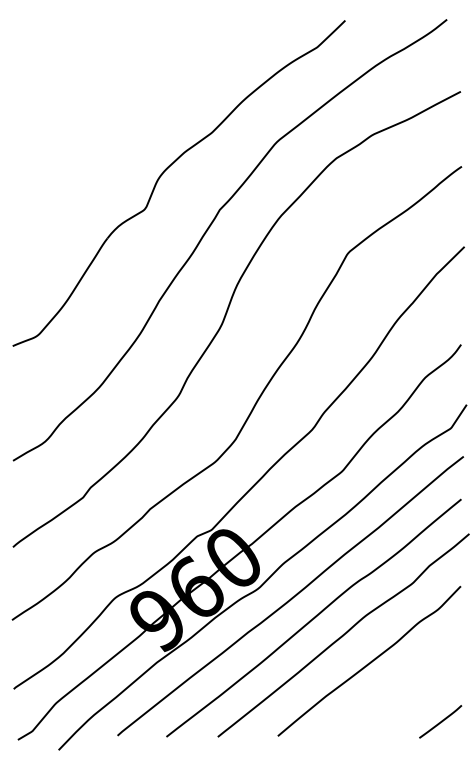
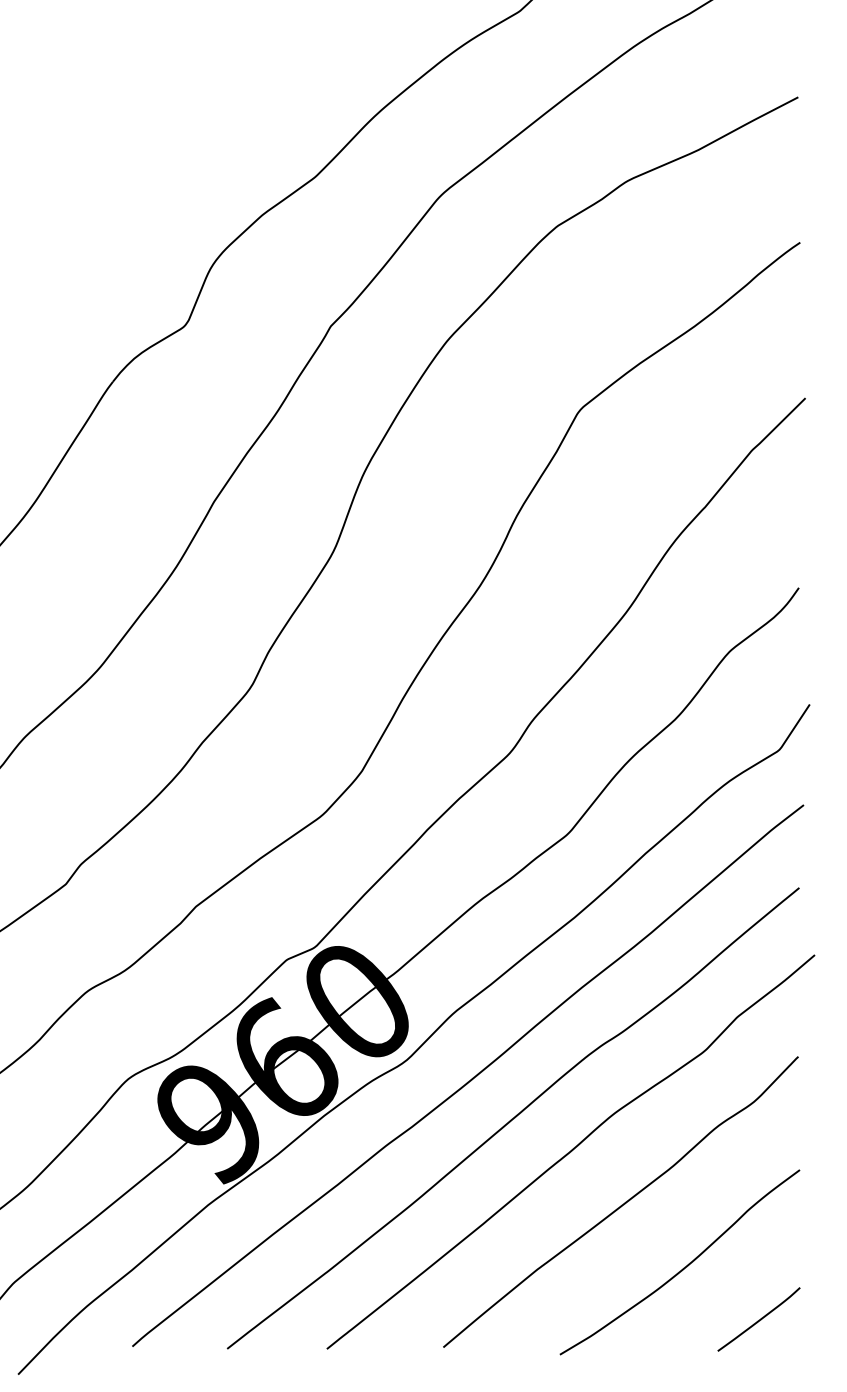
curve: (401, 694) -> (683, 1266), added

